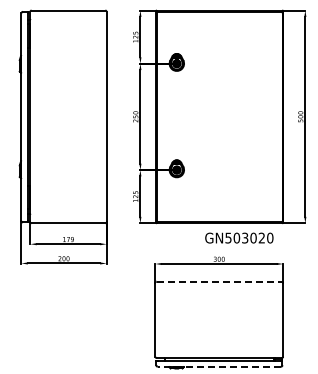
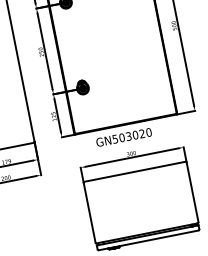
text: (239, 237) -> (124, 136), moved
line: (219, 281) -> (135, 171), dashed -> solid
line: (219, 366) -> (148, 240), dashed -> solid

